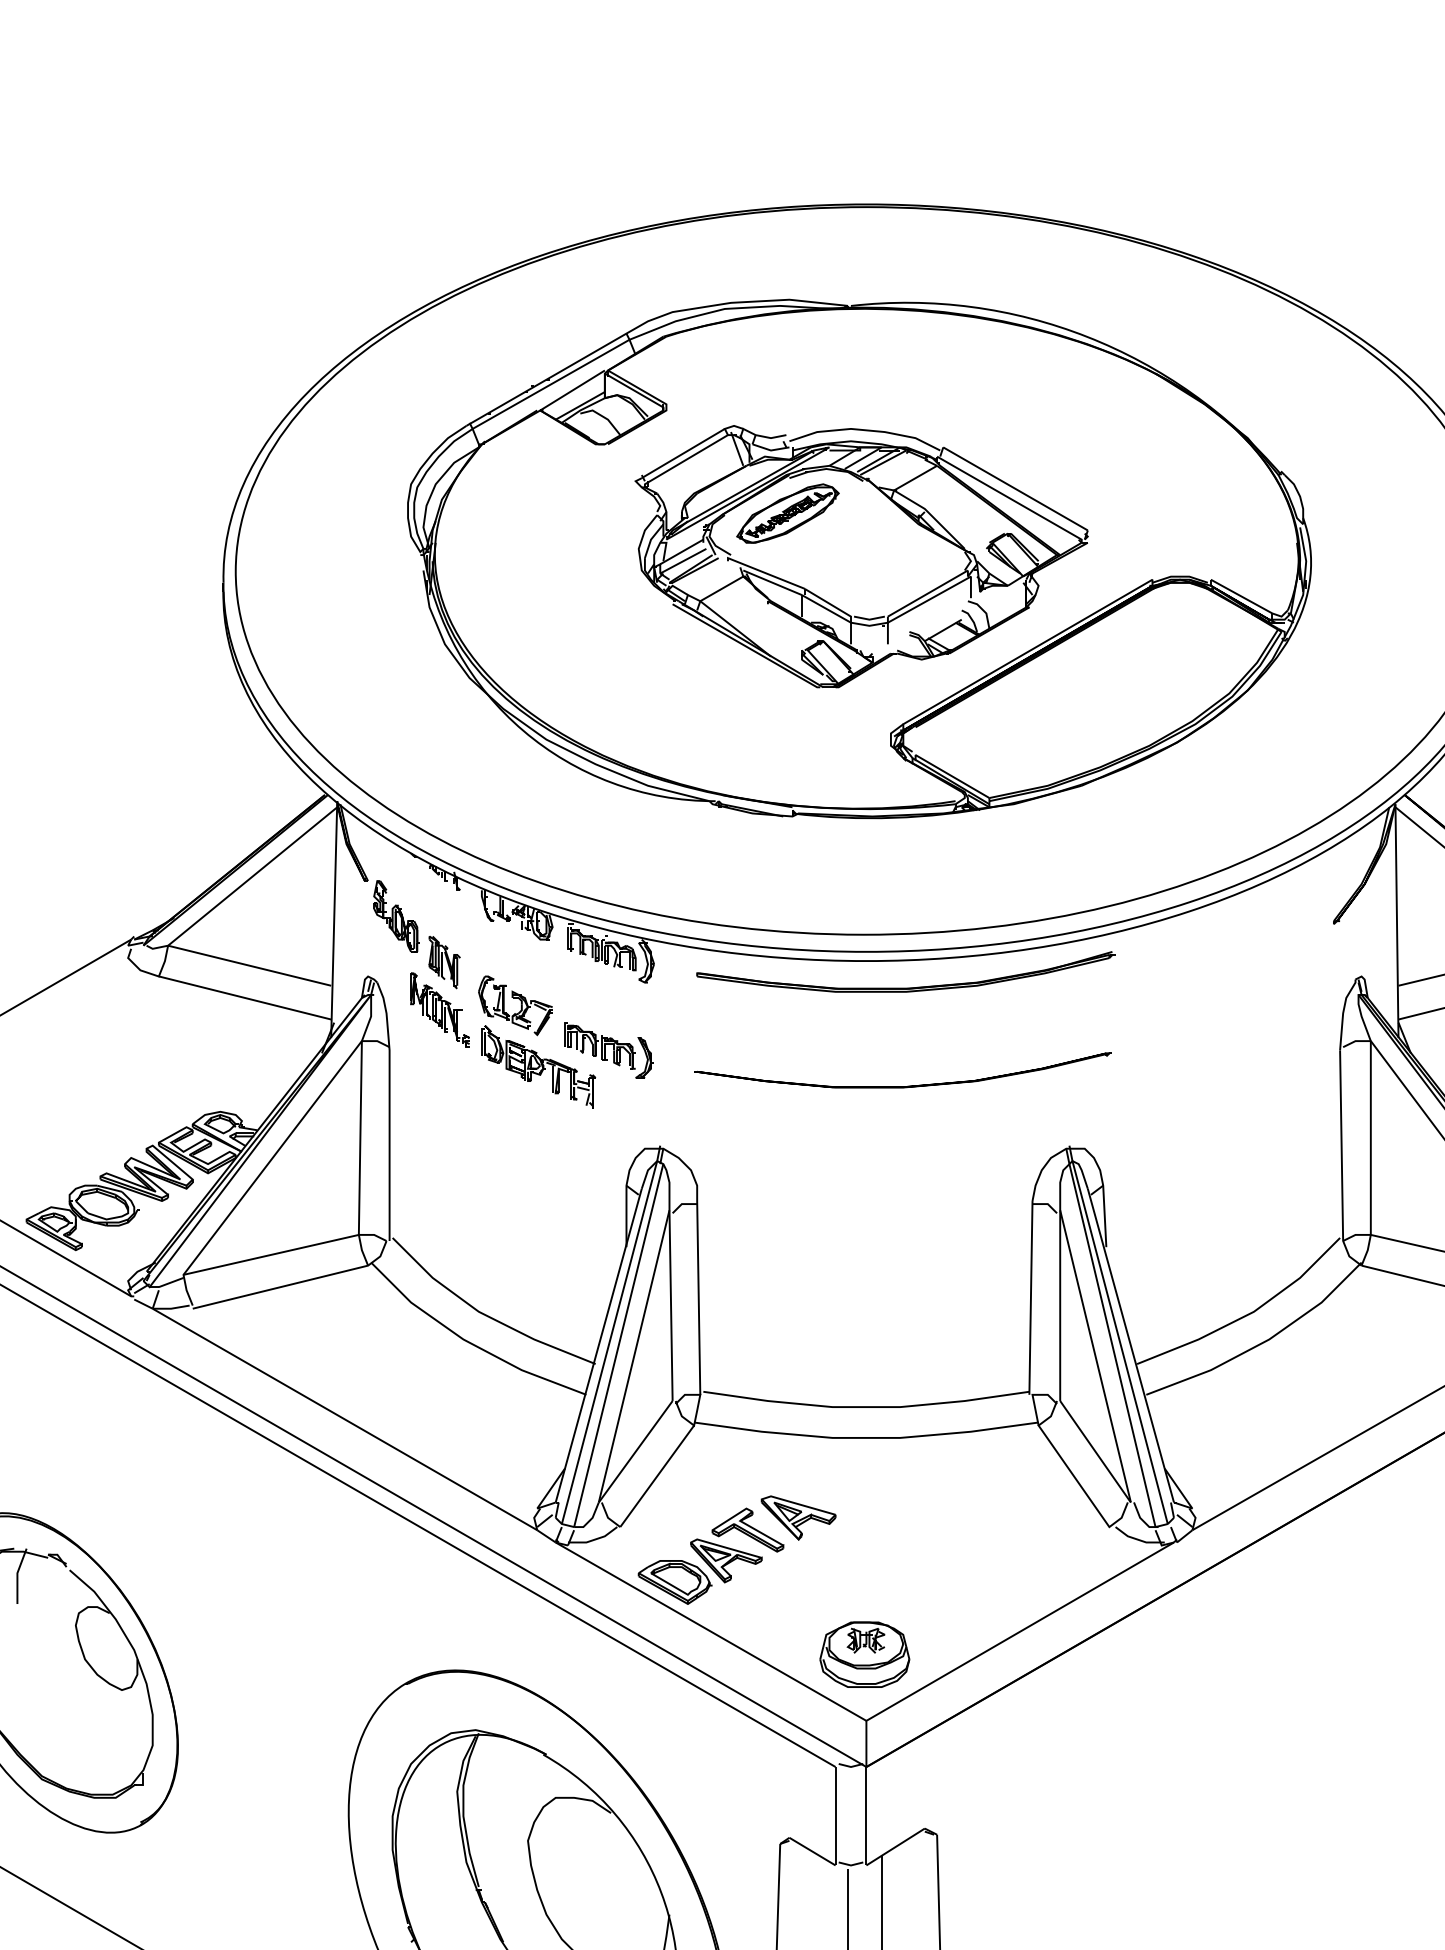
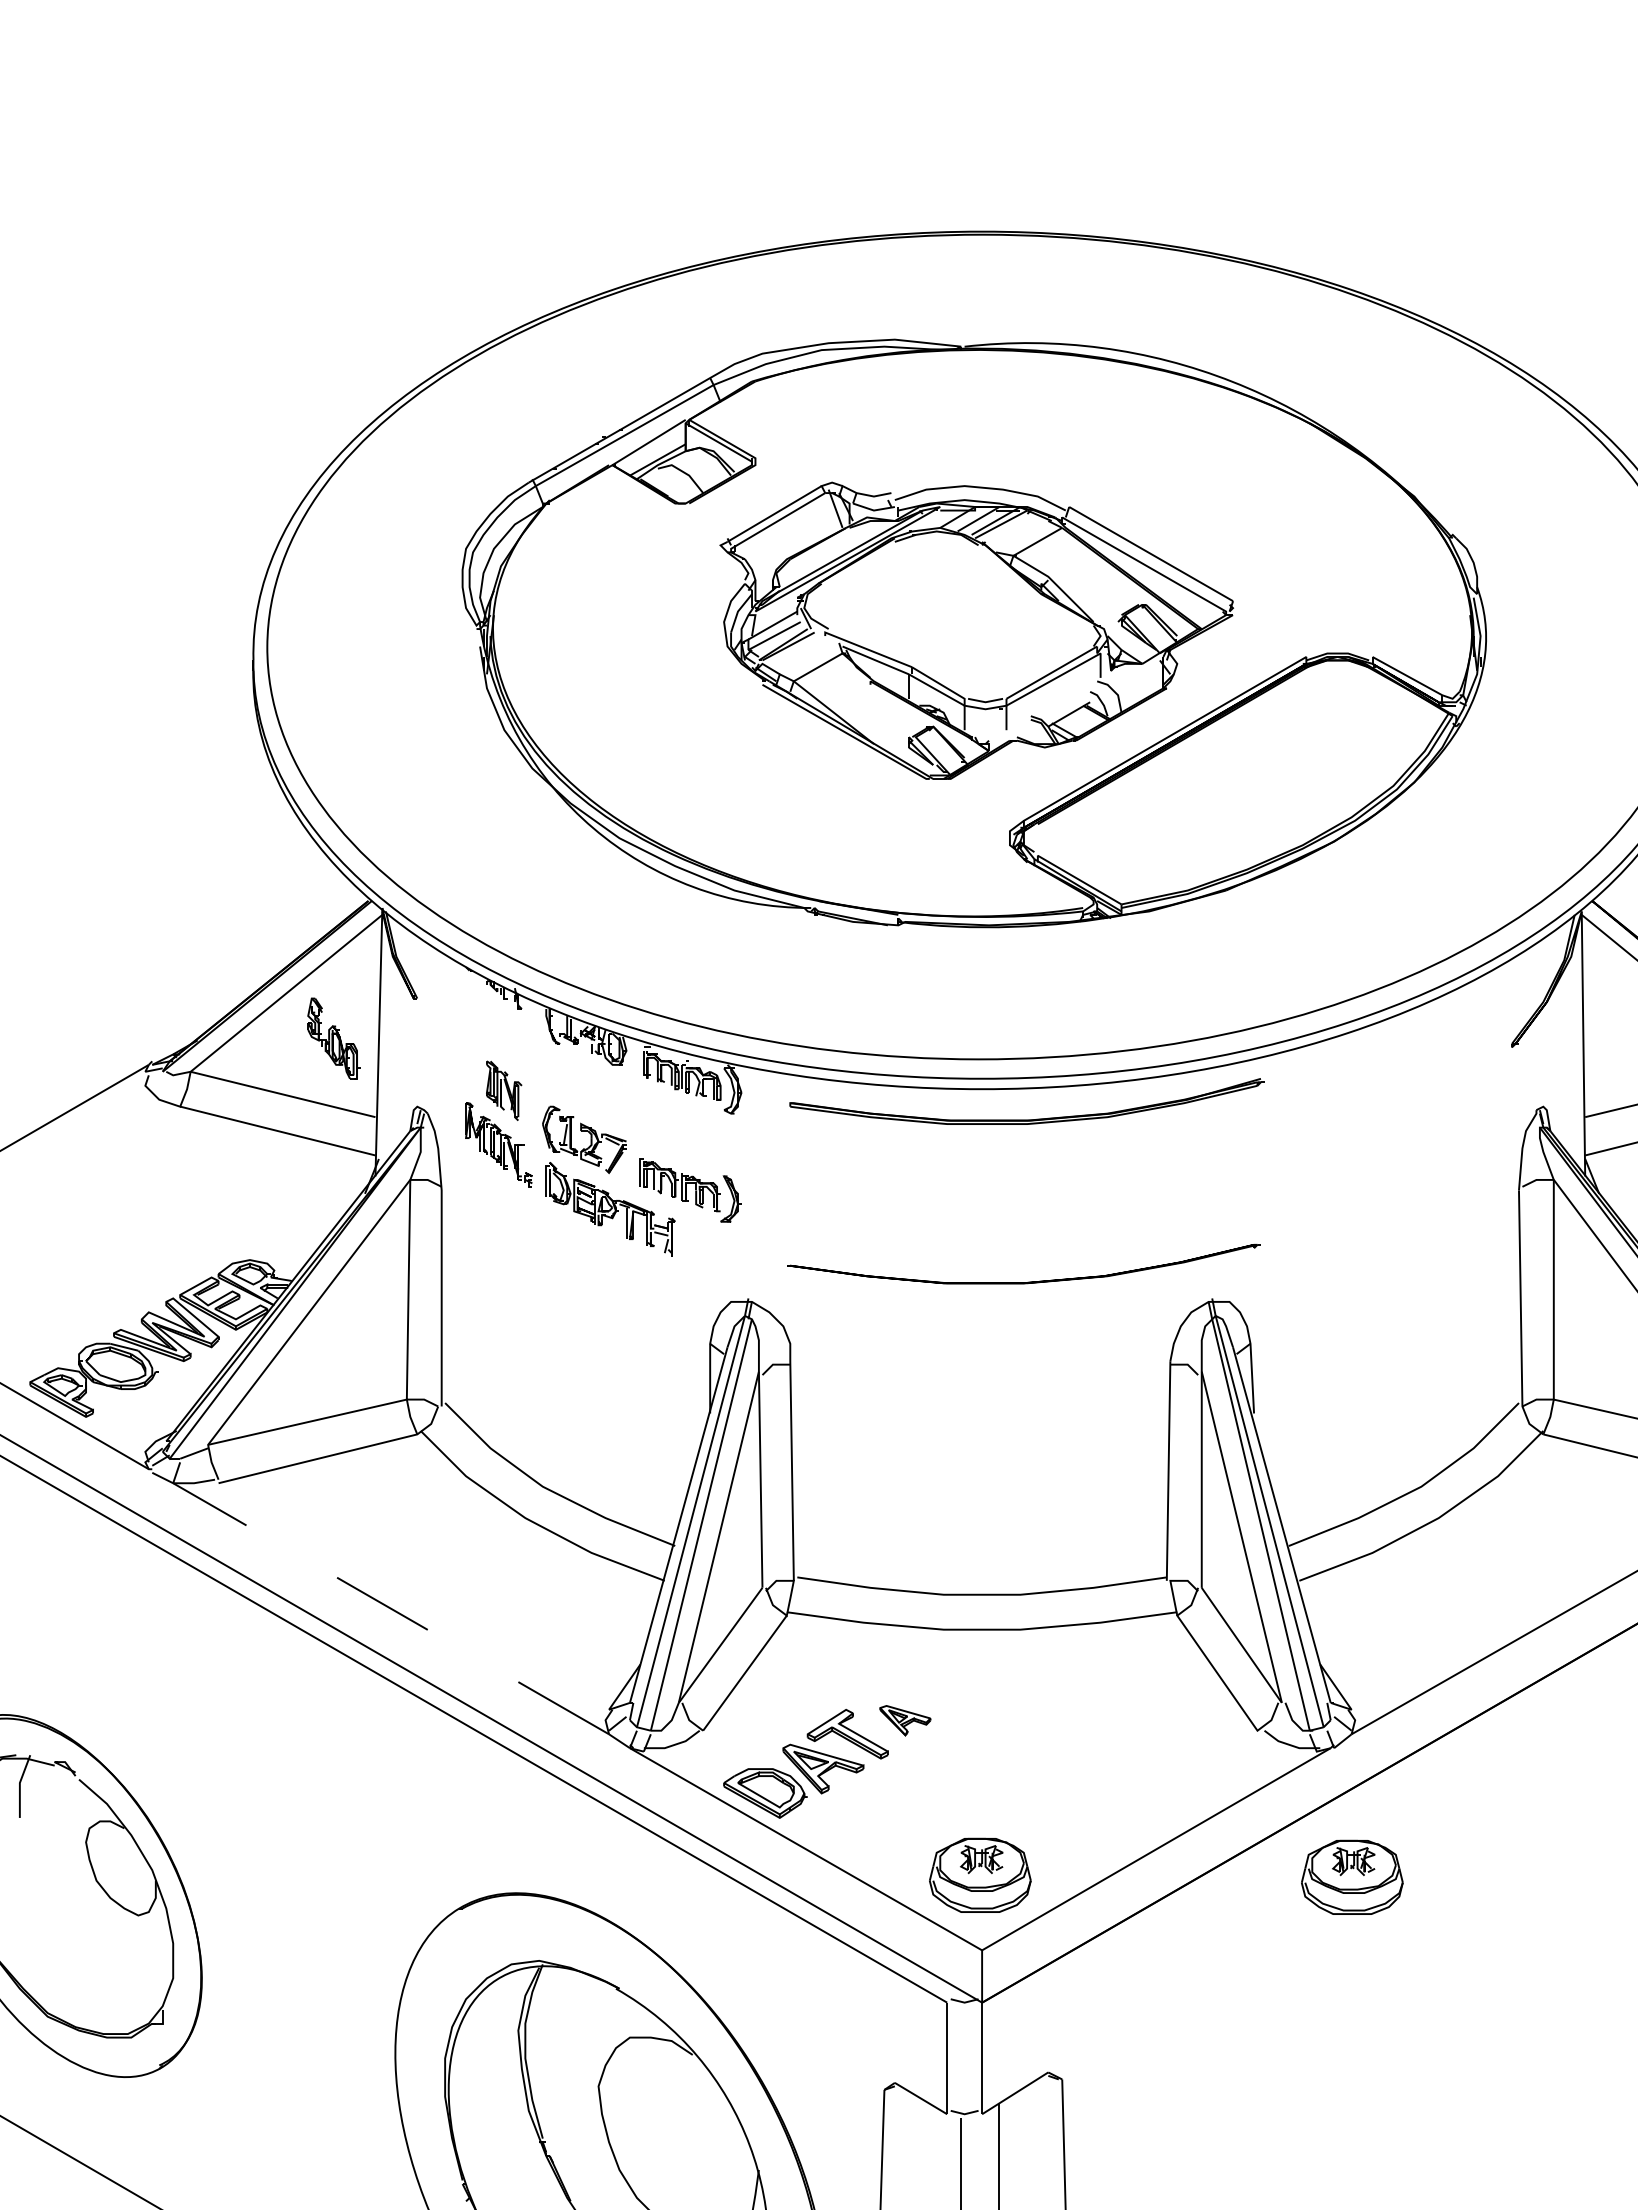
part: (787, 513) -> (892, 581), removed
part: (396, 916) -> (333, 1038), moved
part: (907, 1085) -> (1028, 1281), moved
line: (344, 1419) -> (390, 1608), solid -> dashed
part: (798, 1518) -> (905, 1720), size x0.6
part: (1193, 1655) -> (1352, 1876), added

